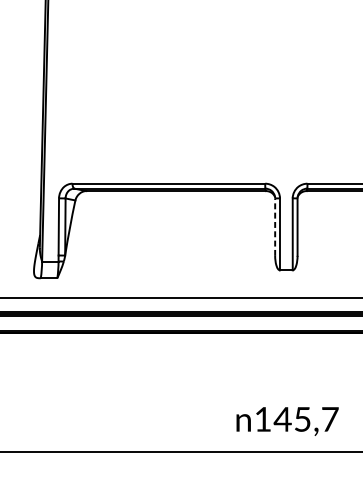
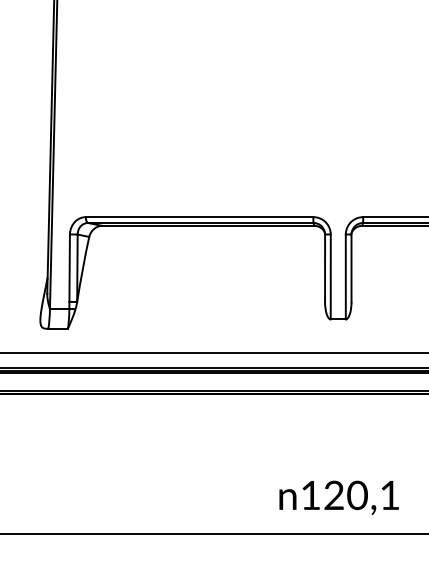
line: (275, 227) -> (325, 268), dashed -> solid
text: (306, 419) -> (361, 495), 145,7 -> 120,1

